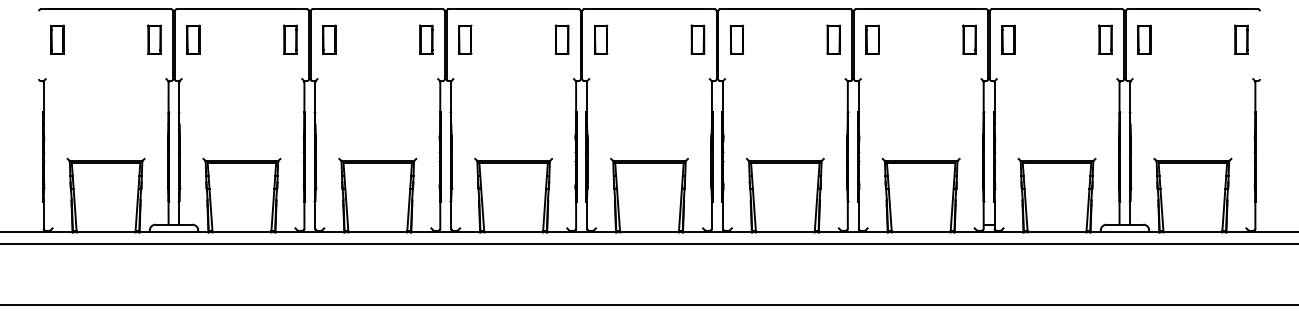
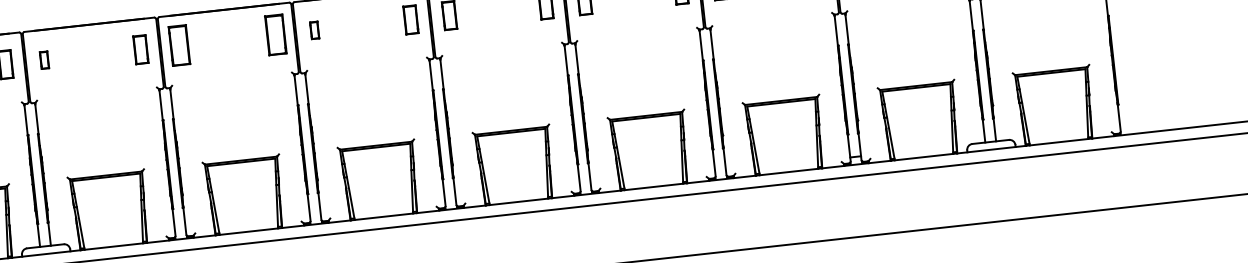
part: (193, 39) -> (44, 60), size x0.6
part: (329, 39) -> (179, 45), size x1.4
part: (426, 39) -> (276, 34), size x1.4
part: (465, 39) -> (314, 30), size x0.6

